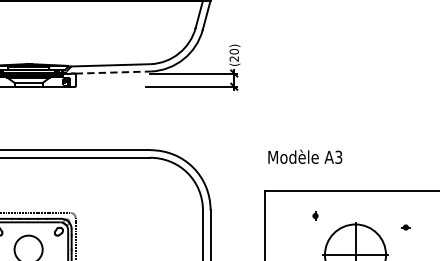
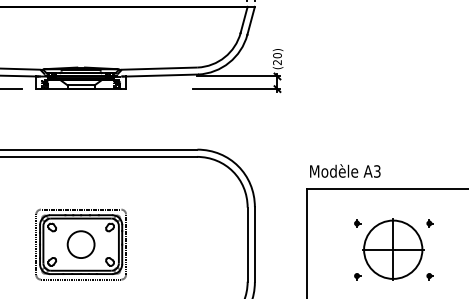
line: (113, 72) -> (162, 75), dashed -> solid
text: (305, 156) -> (345, 170), moved
part: (315, 216) -> (357, 223), moved
part: (406, 227) -> (429, 223), moved

